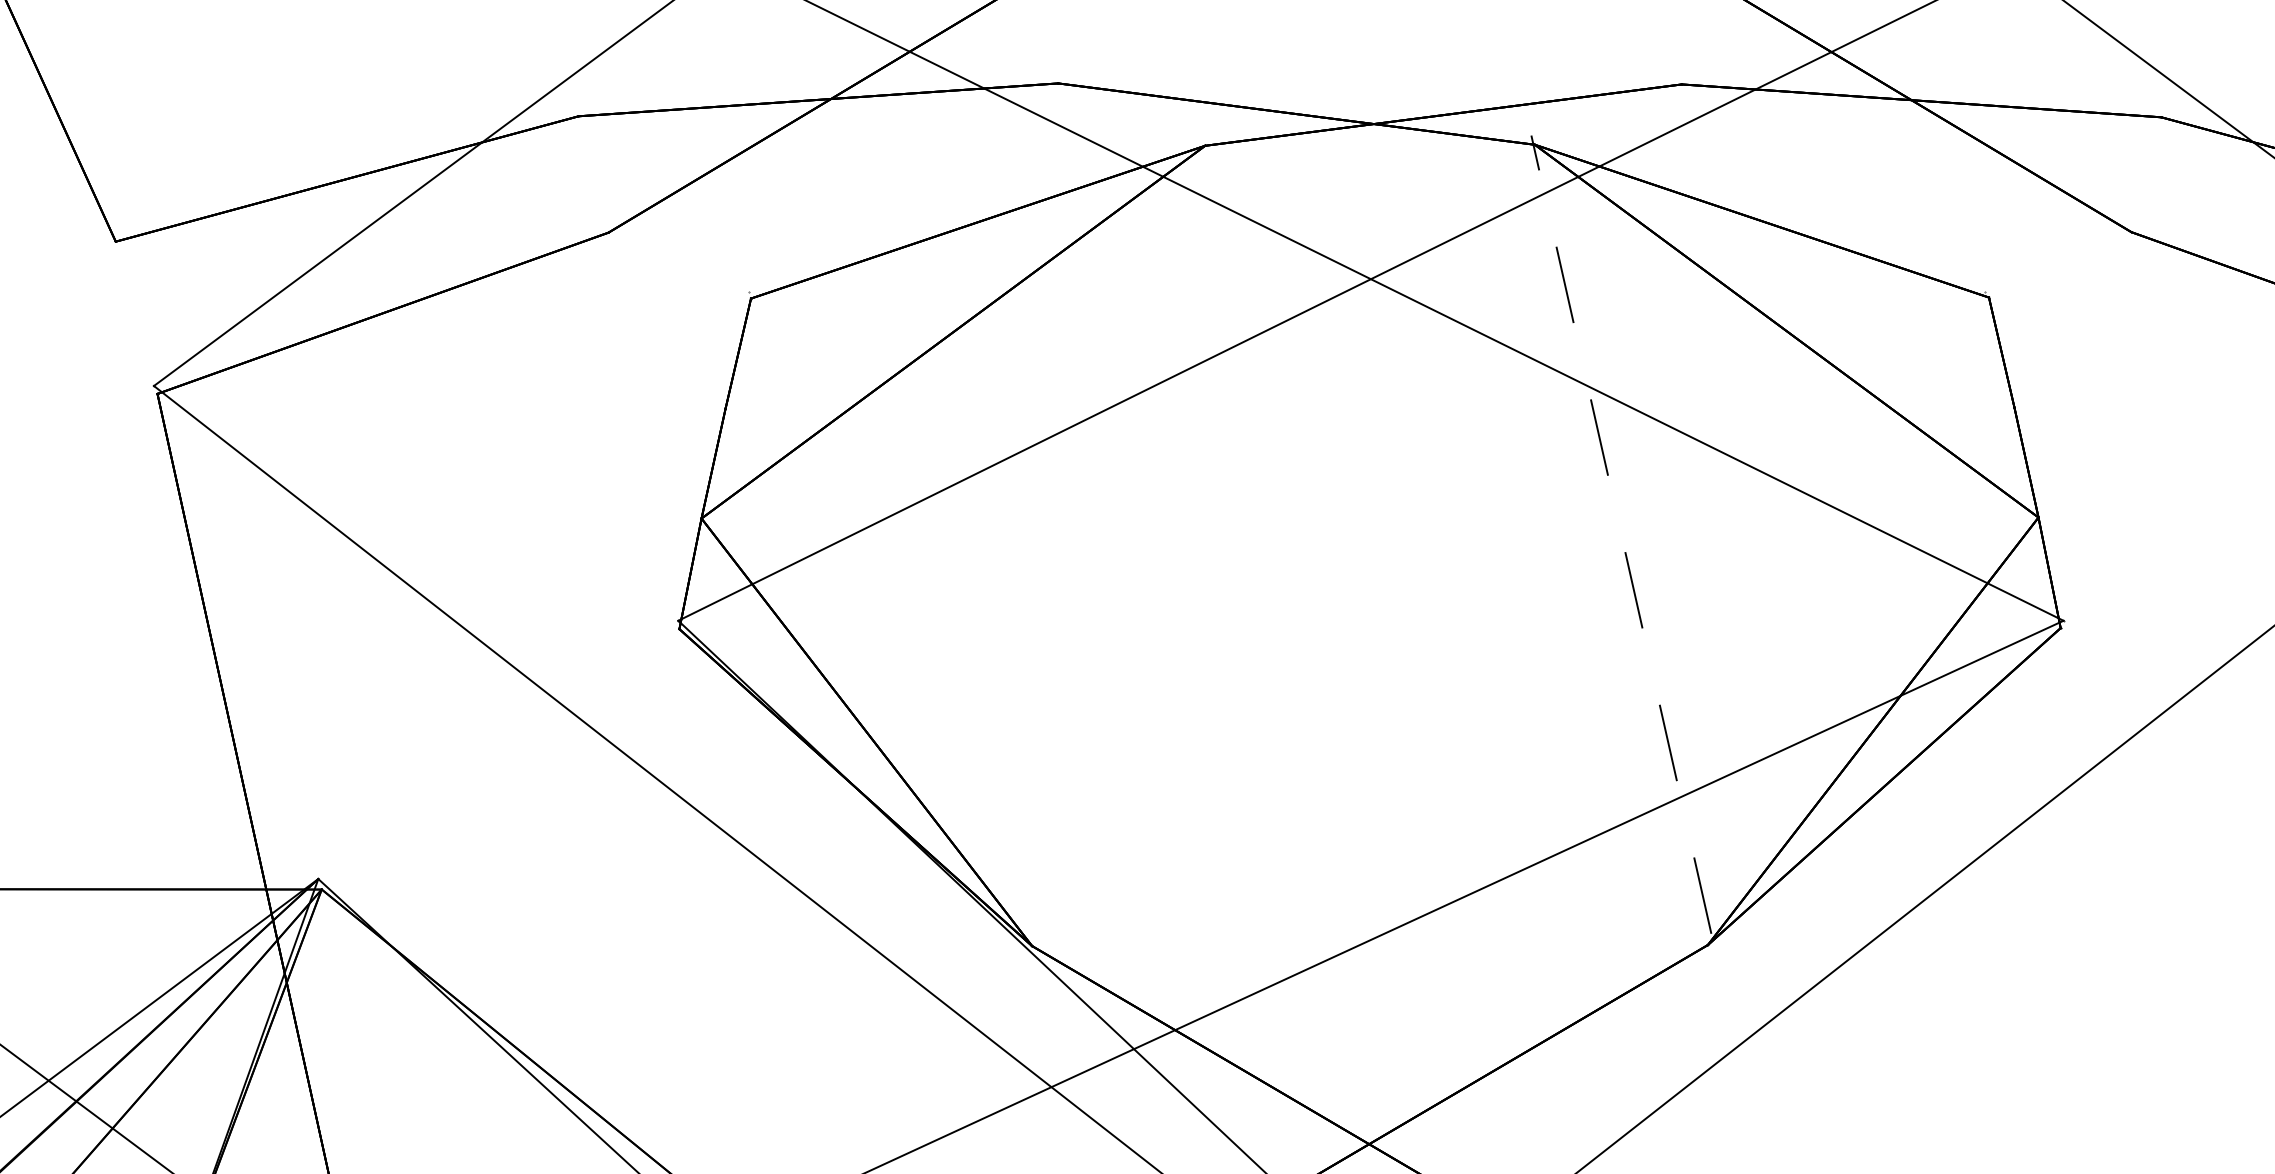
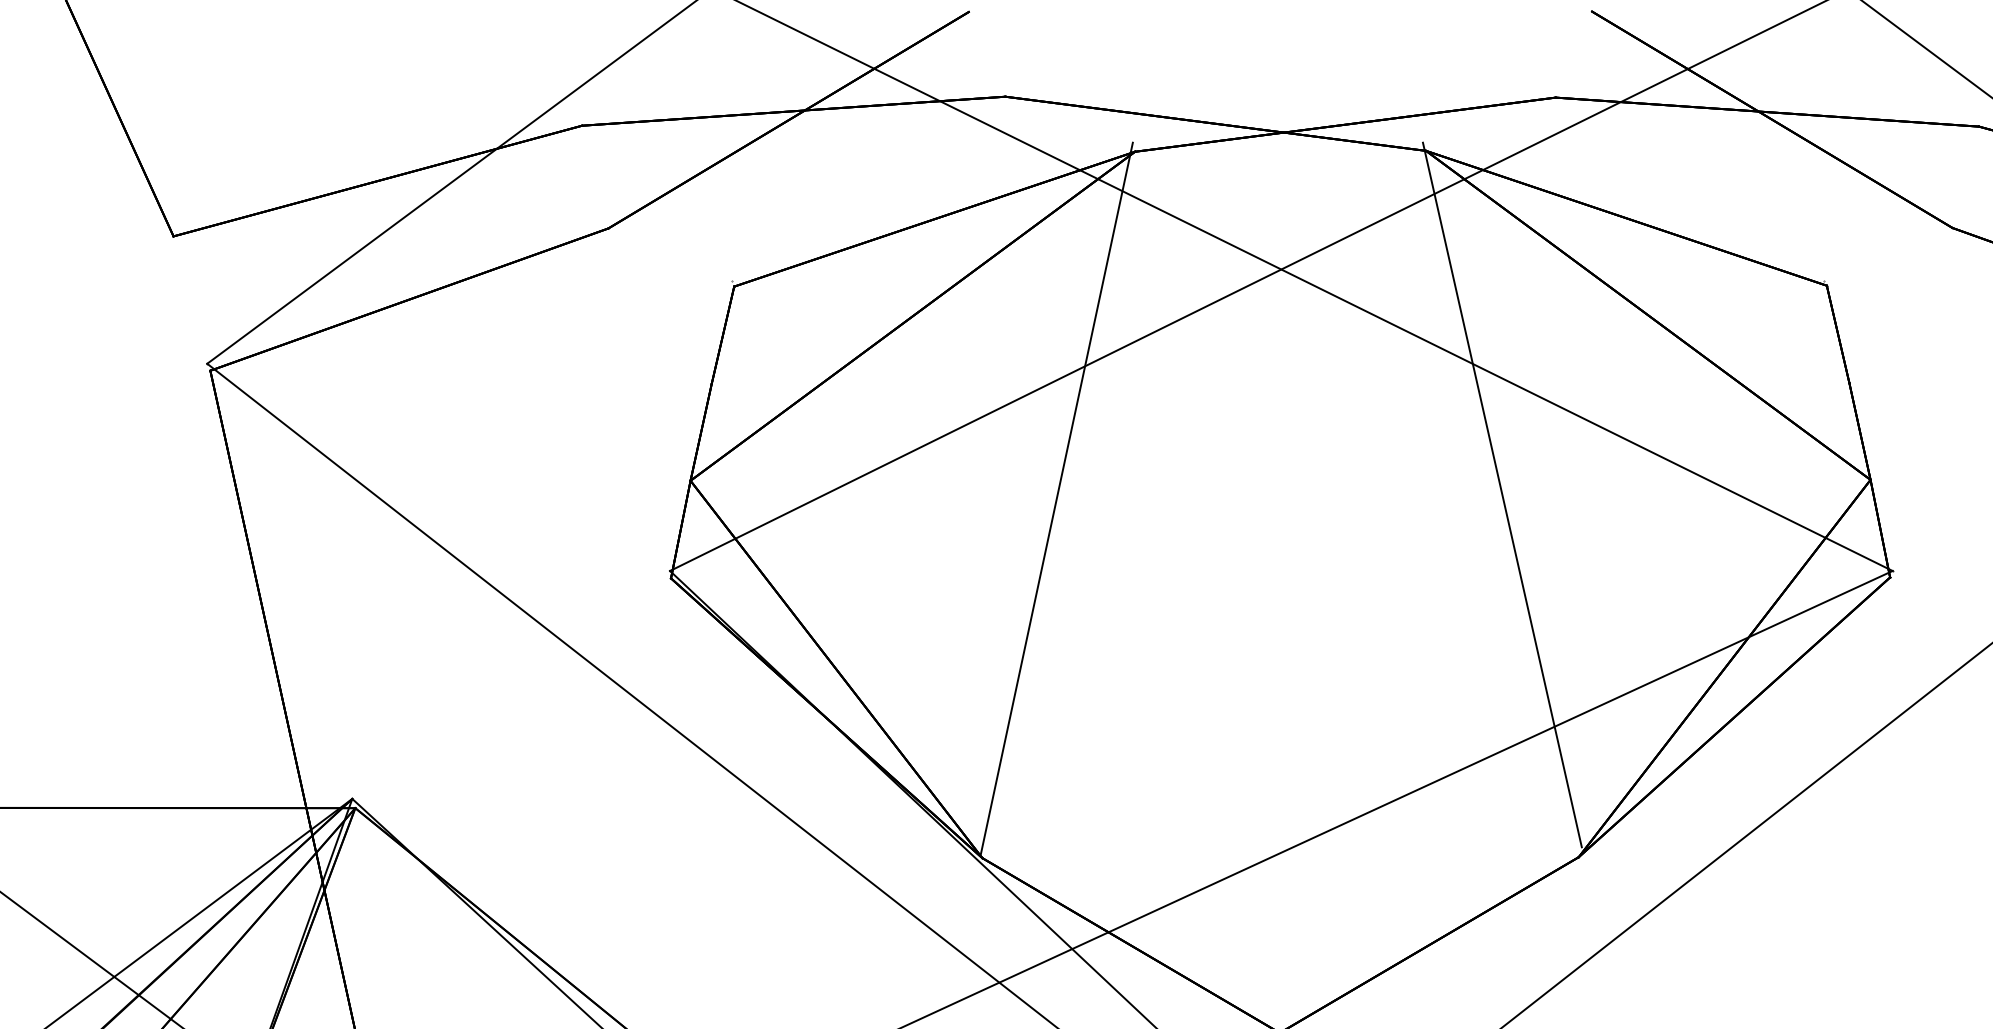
line: (1621, 534) -> (1502, 494), dashed -> solid
line: (1116, 538) -> (1056, 498), added

